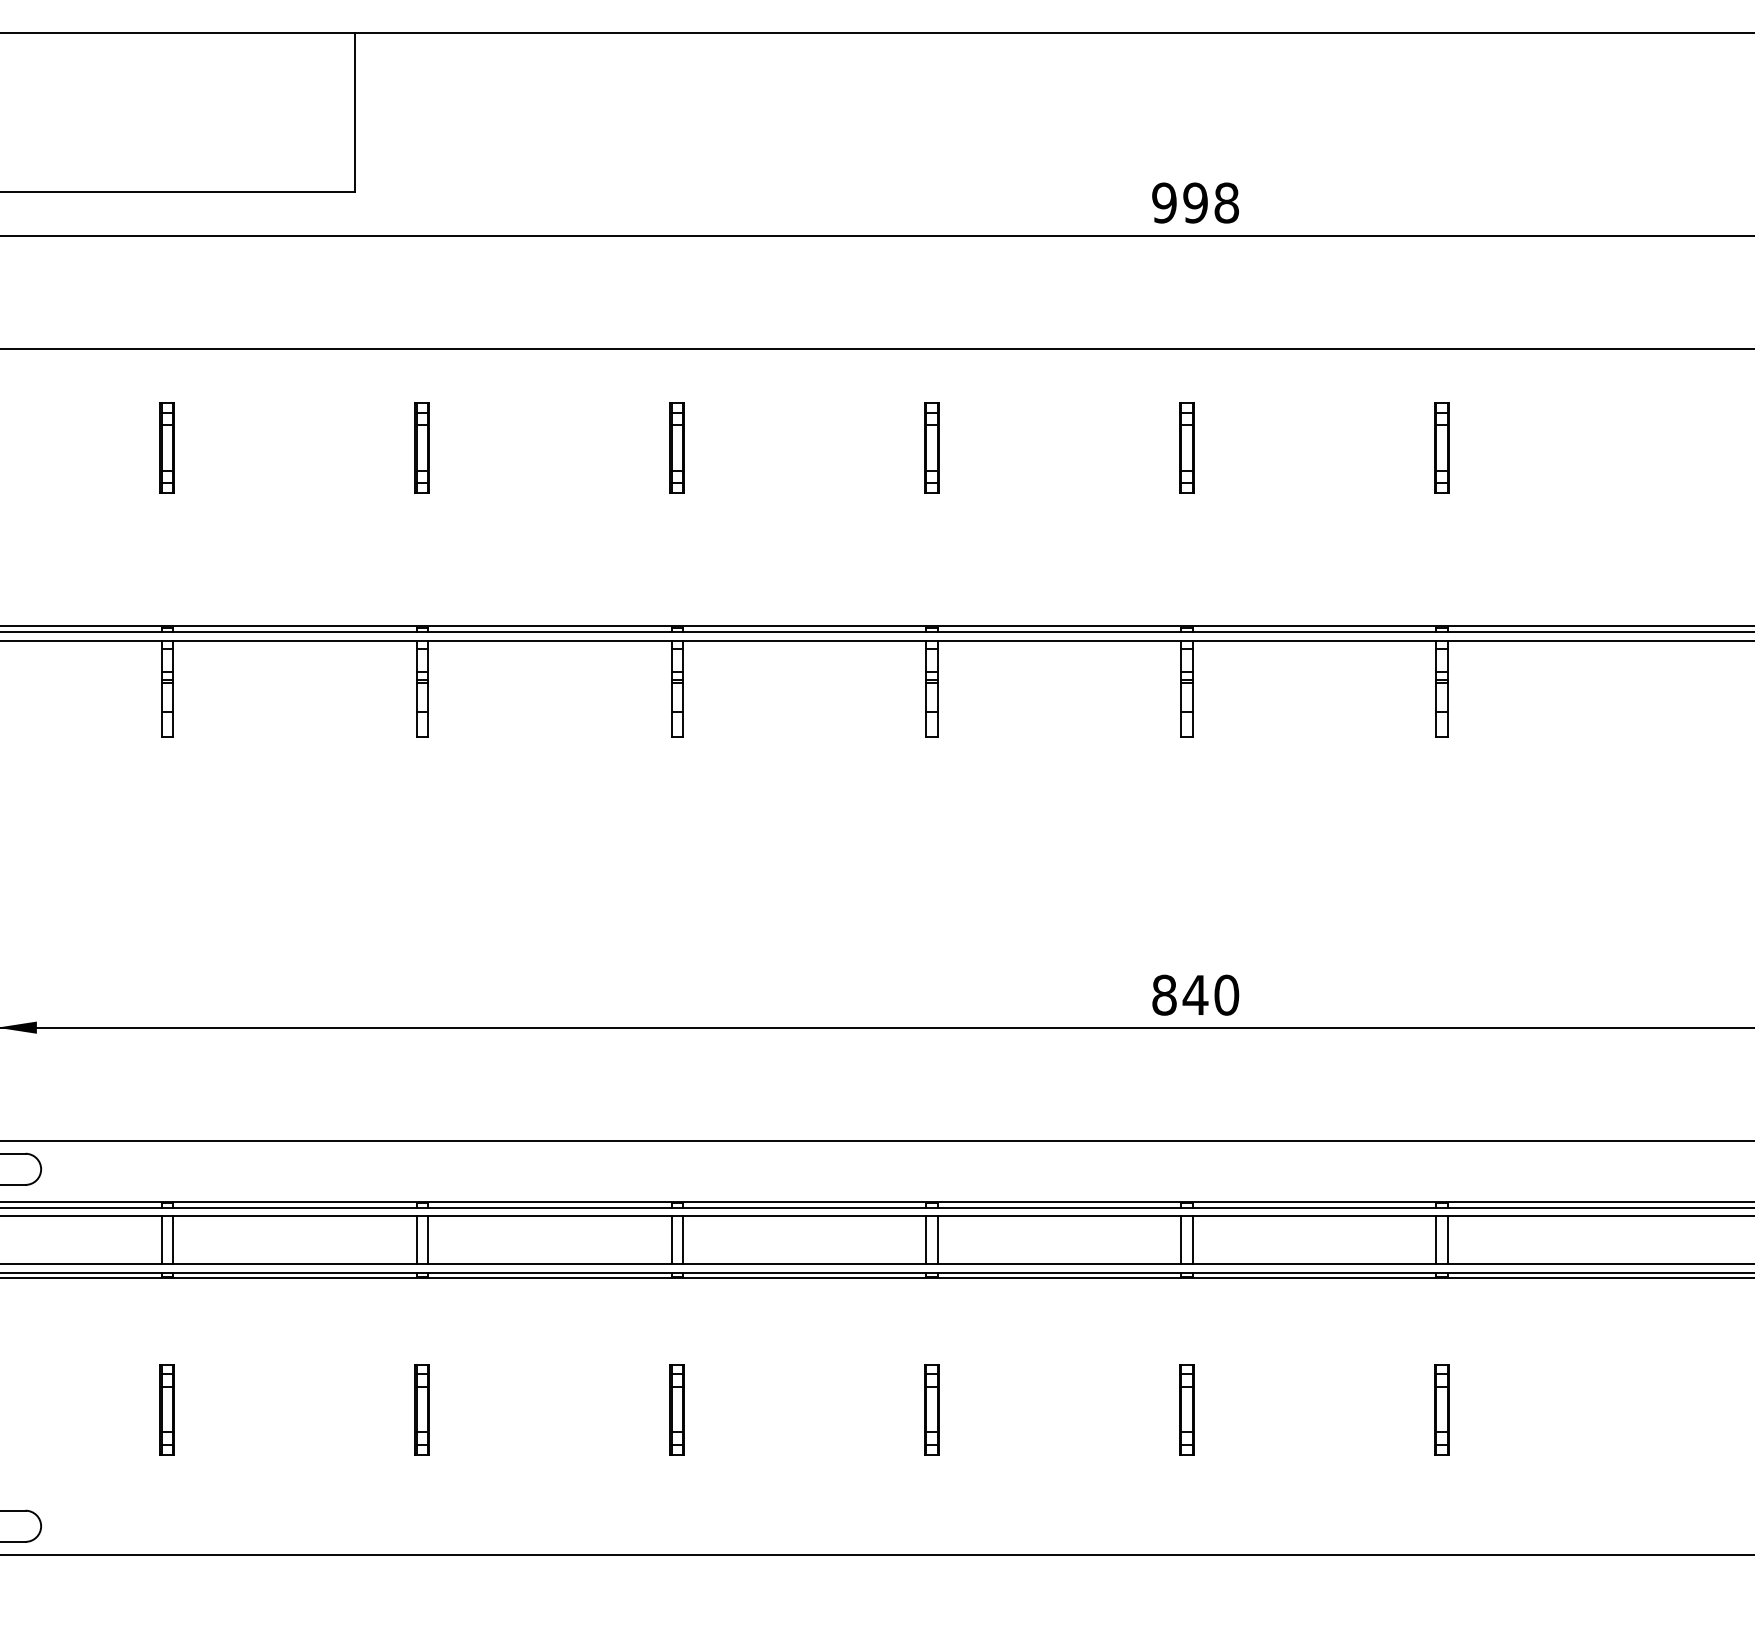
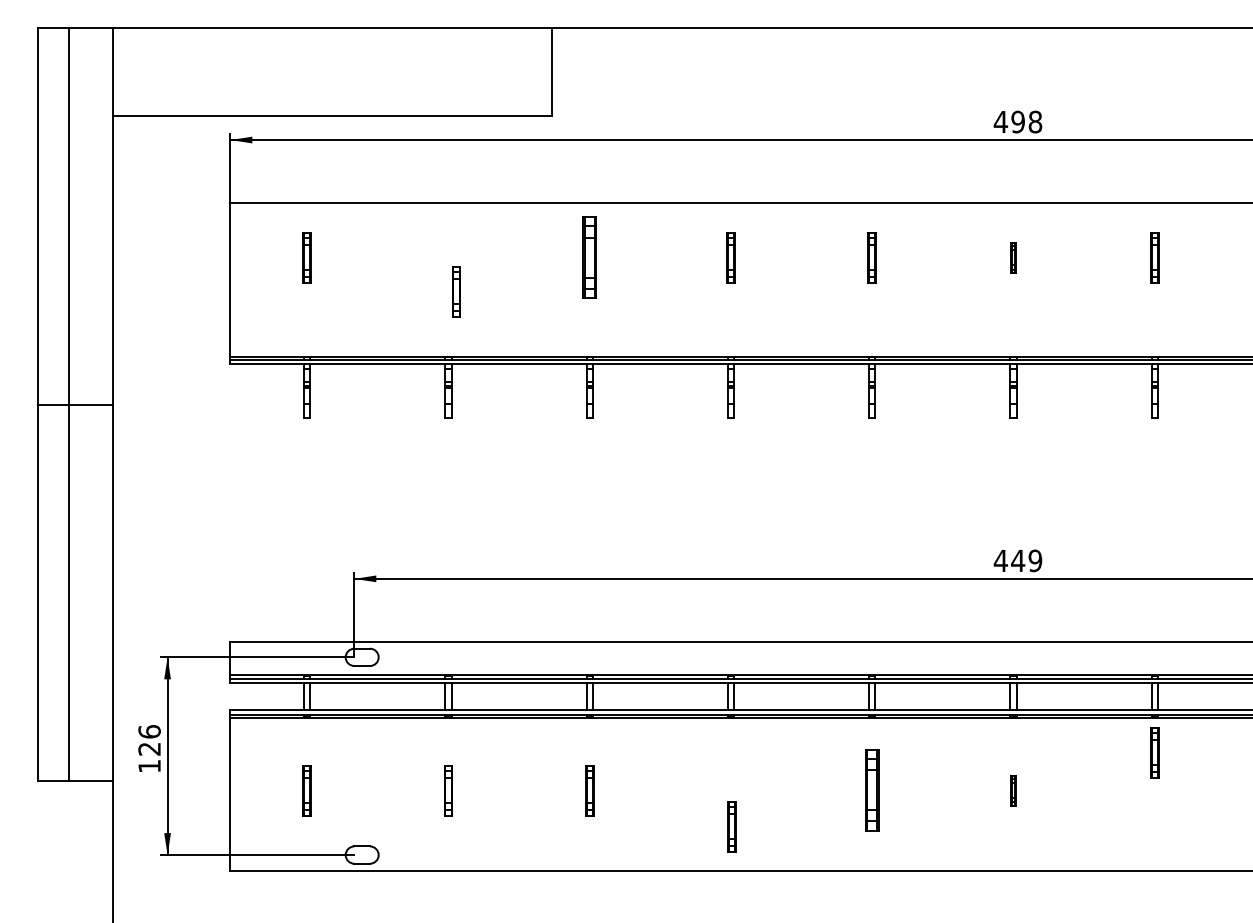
text: (1163, 202) -> (1000, 121), 998 -> 498
part: (167, 447) -> (456, 291), moved
part: (421, 447) -> (589, 257), size x1.6
part: (1187, 447) -> (1013, 257), size x0.6
text: (1194, 994) -> (1017, 560), 840 -> 449
part: (676, 1409) -> (731, 826), moved
part: (930, 1409) -> (871, 790), size x1.6
part: (1187, 1409) -> (1013, 790), size x0.6
part: (1441, 1409) -> (1154, 752), moved

